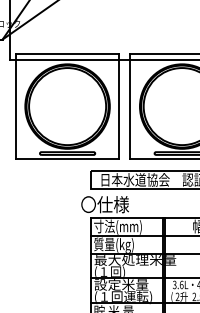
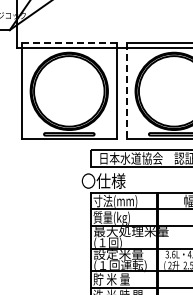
line: (67, 54) -> (69, 43), solid -> dashed
line: (130, 106) -> (126, 91), solid -> dashed

